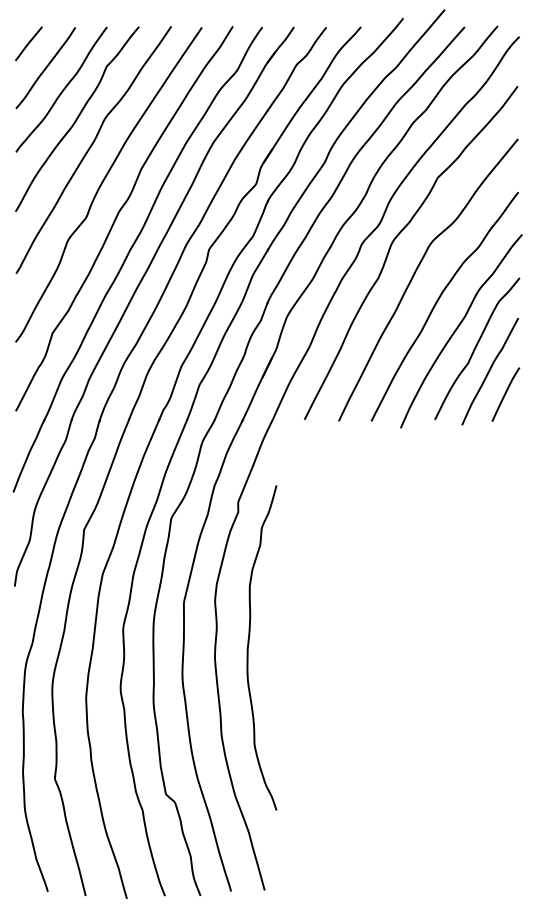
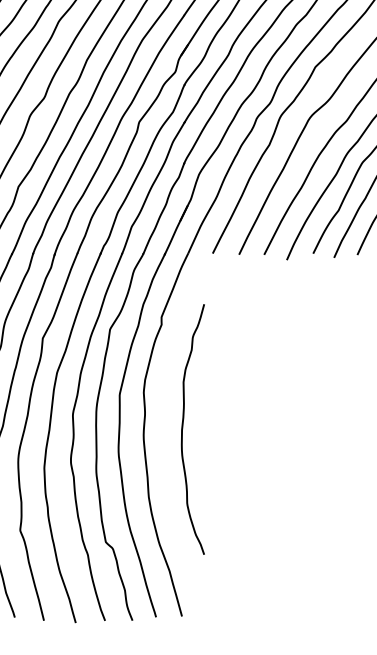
curve: (249, 644) -> (183, 426), moved

